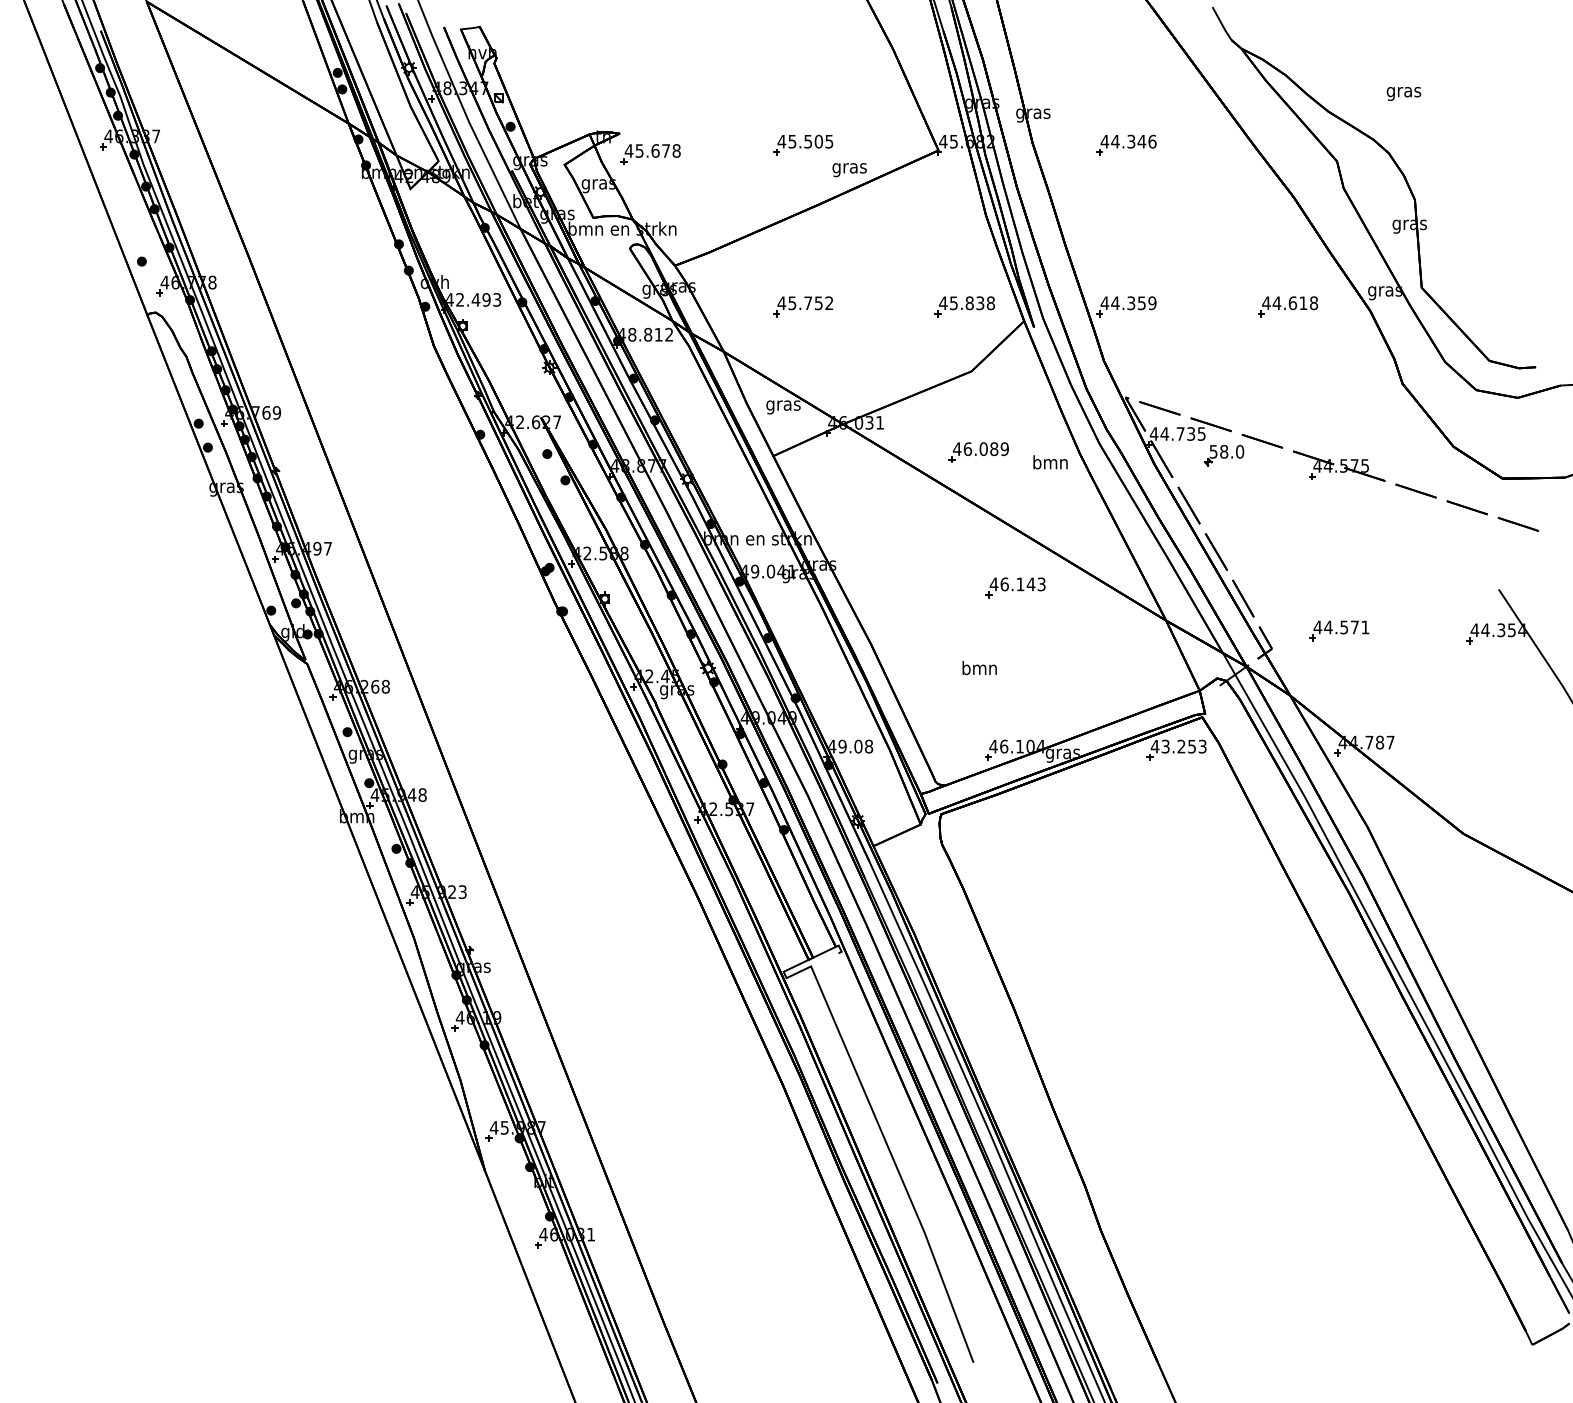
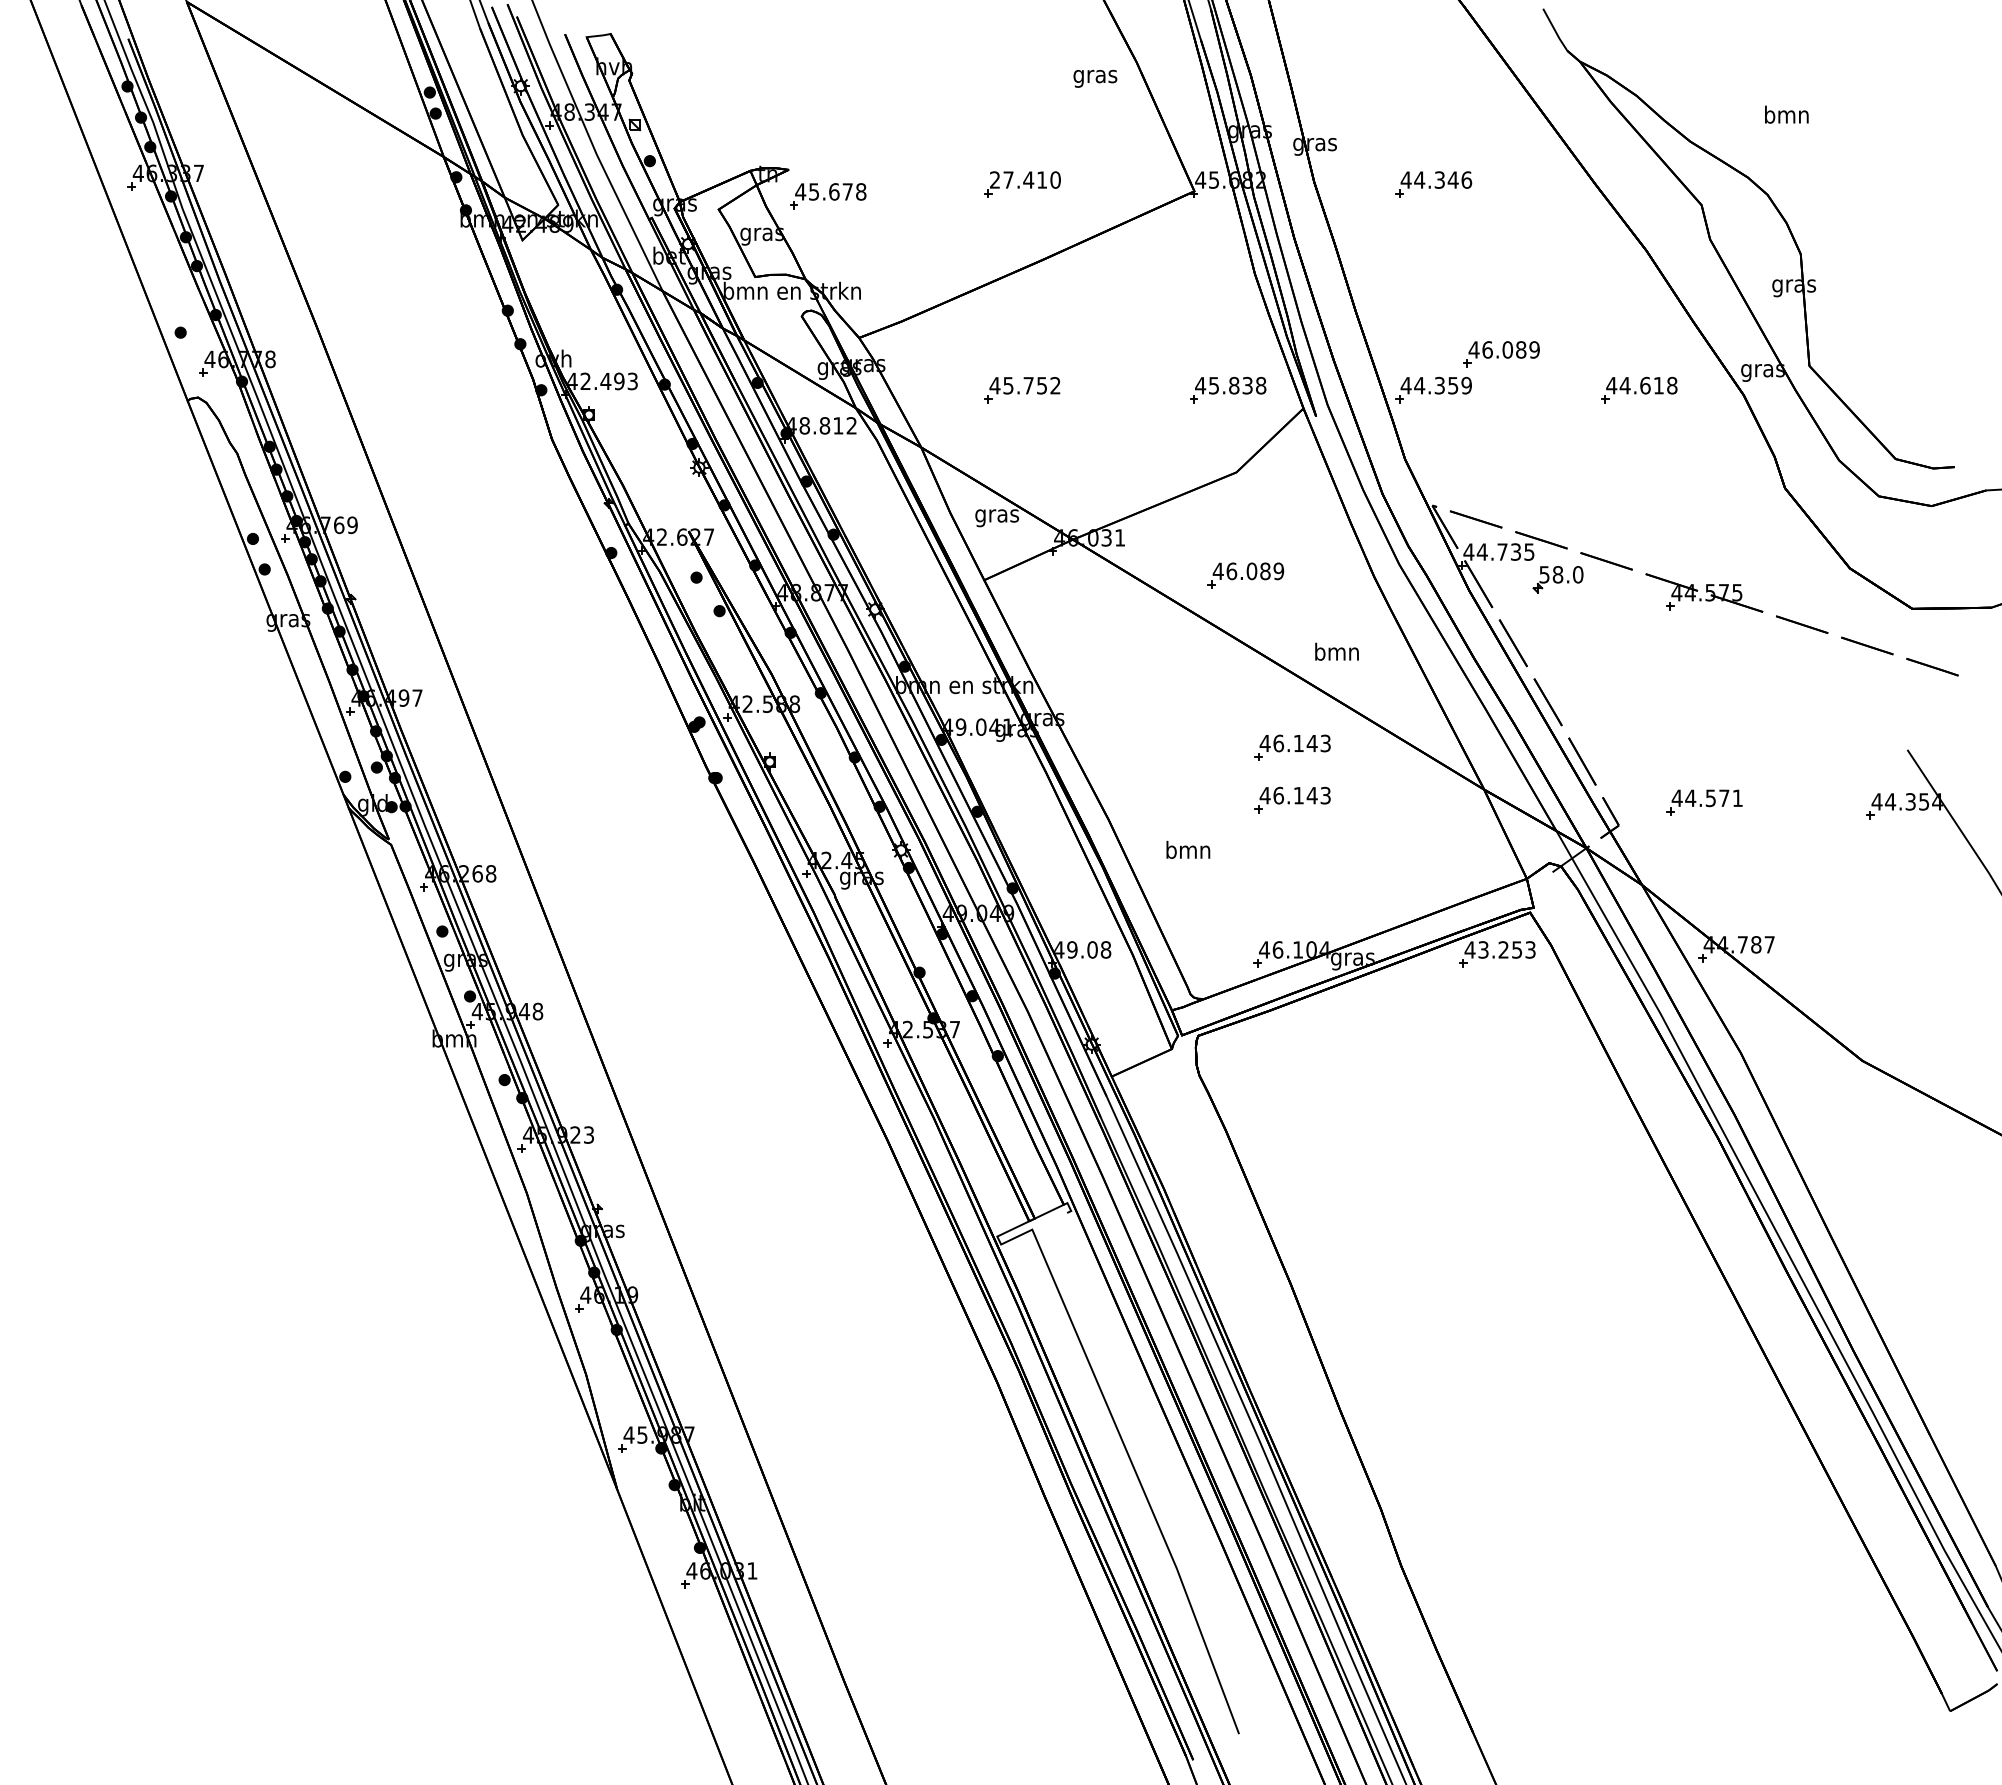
text: (1403, 91) -> (1786, 116), gras -> bmn
text: (805, 141) -> (1025, 179), 45.505 -> 27.410
text: (849, 170) -> (1095, 79), moved
part: (1179, 278) -> (1501, 354), added
text: (1050, 462) -> (1336, 651), moved
part: (1015, 628) -> (1292, 799), added
text: (979, 668) -> (1188, 850), moved

